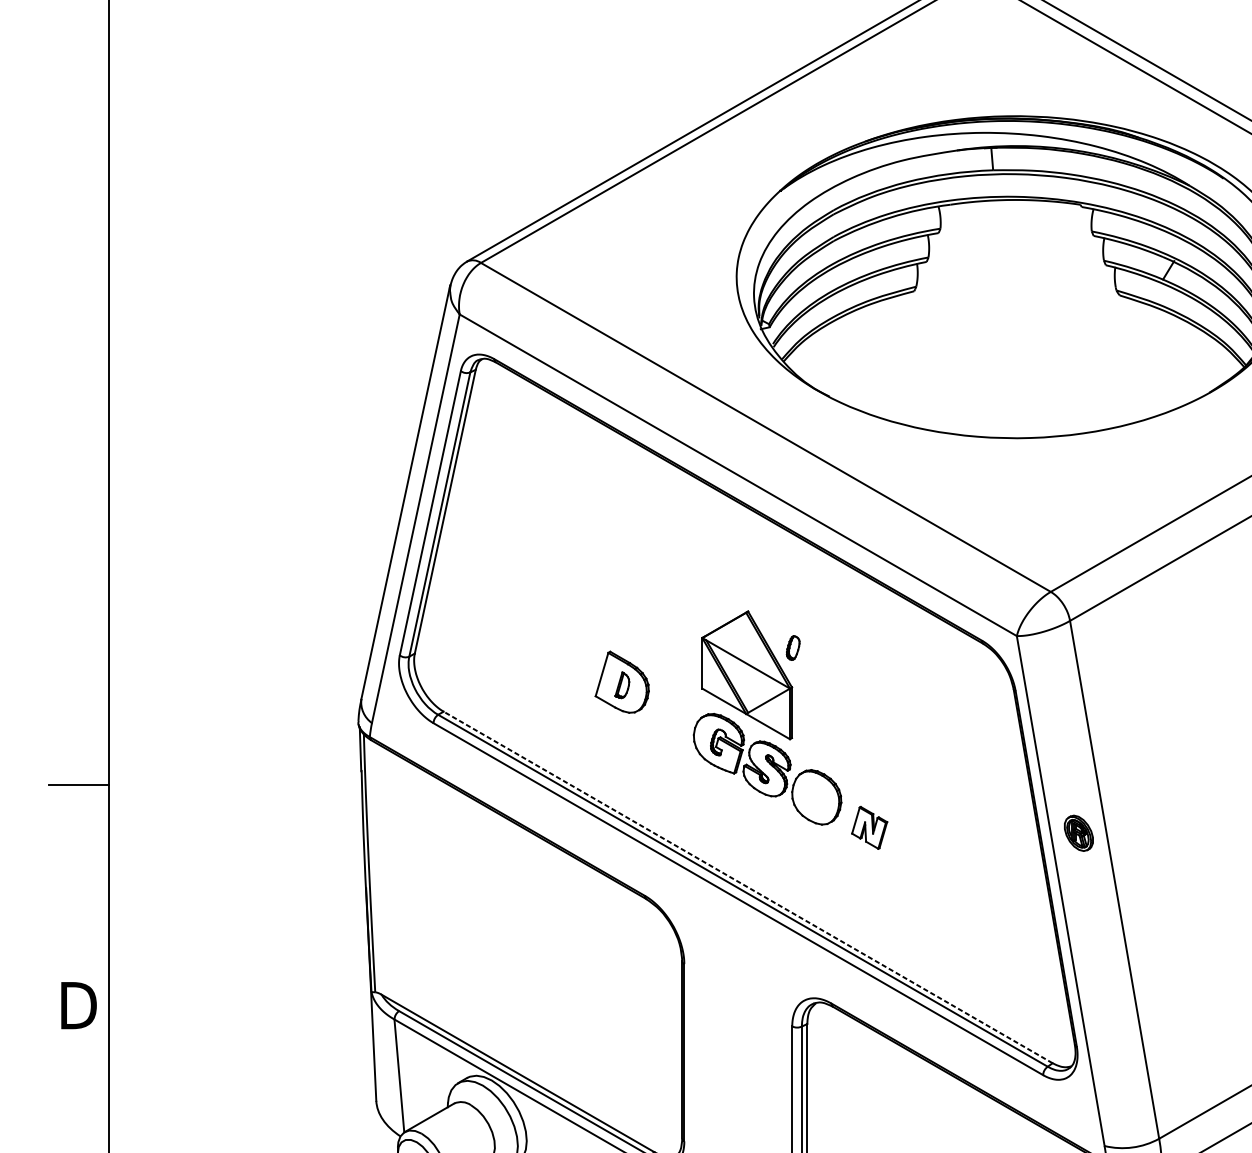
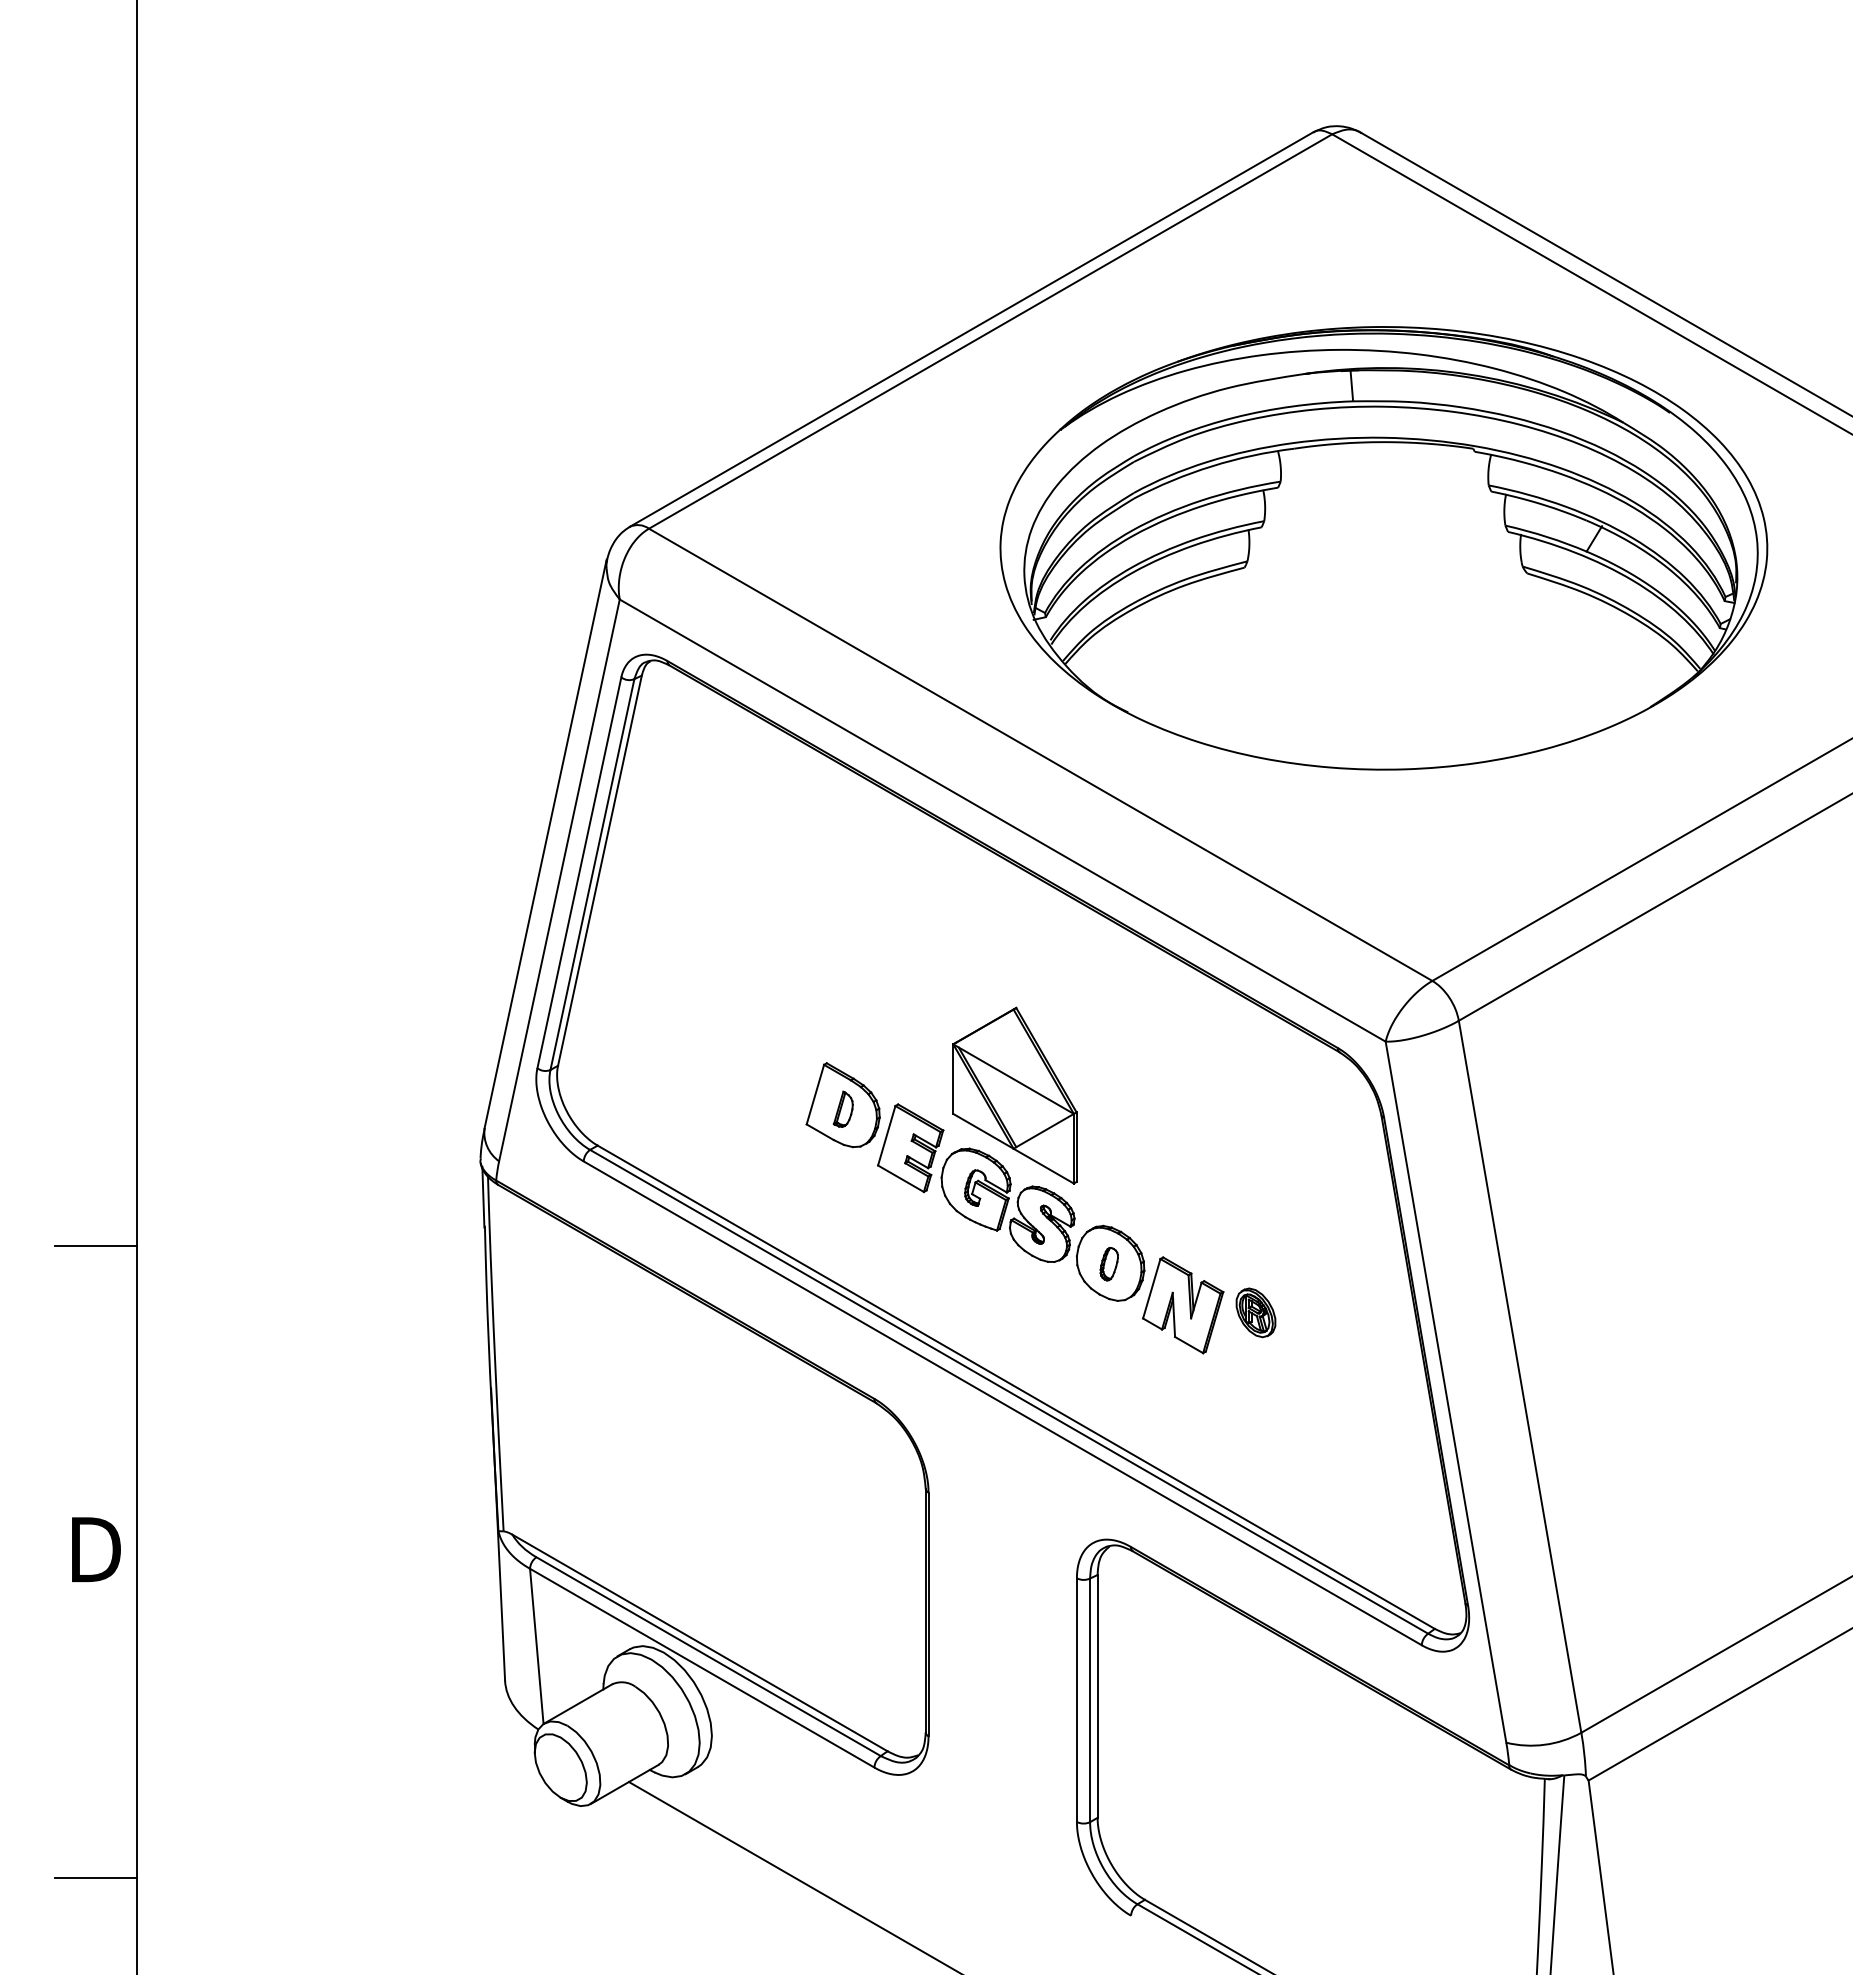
part: (792, 648) -> (1108, 1264), moved
part: (671, 713) -> (910, 1148), added
part: (869, 827) -> (1183, 1305), size x1.67
part: (1078, 833) -> (1255, 1312), moved
line: (747, 887) -> (1015, 1387), dashed -> solid

